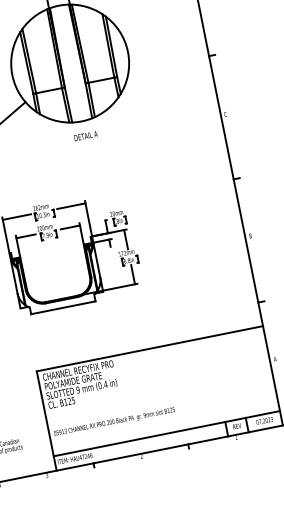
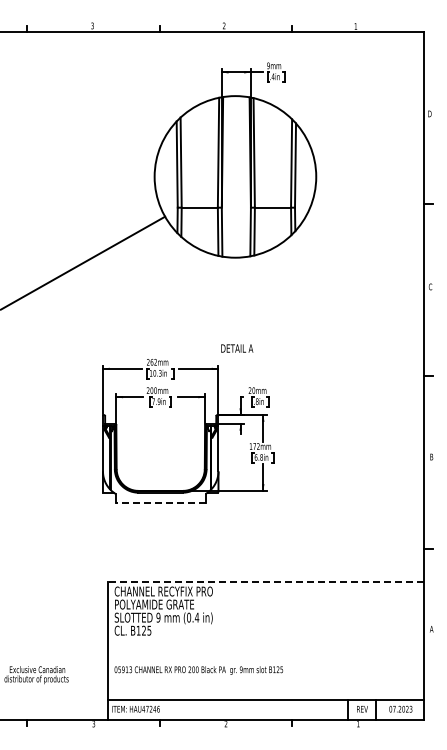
text: (86, 136) -> (237, 348), moved
line: (63, 308) -> (160, 503), solid -> dashed
line: (149, 348) -> (265, 581), solid -> dashed

